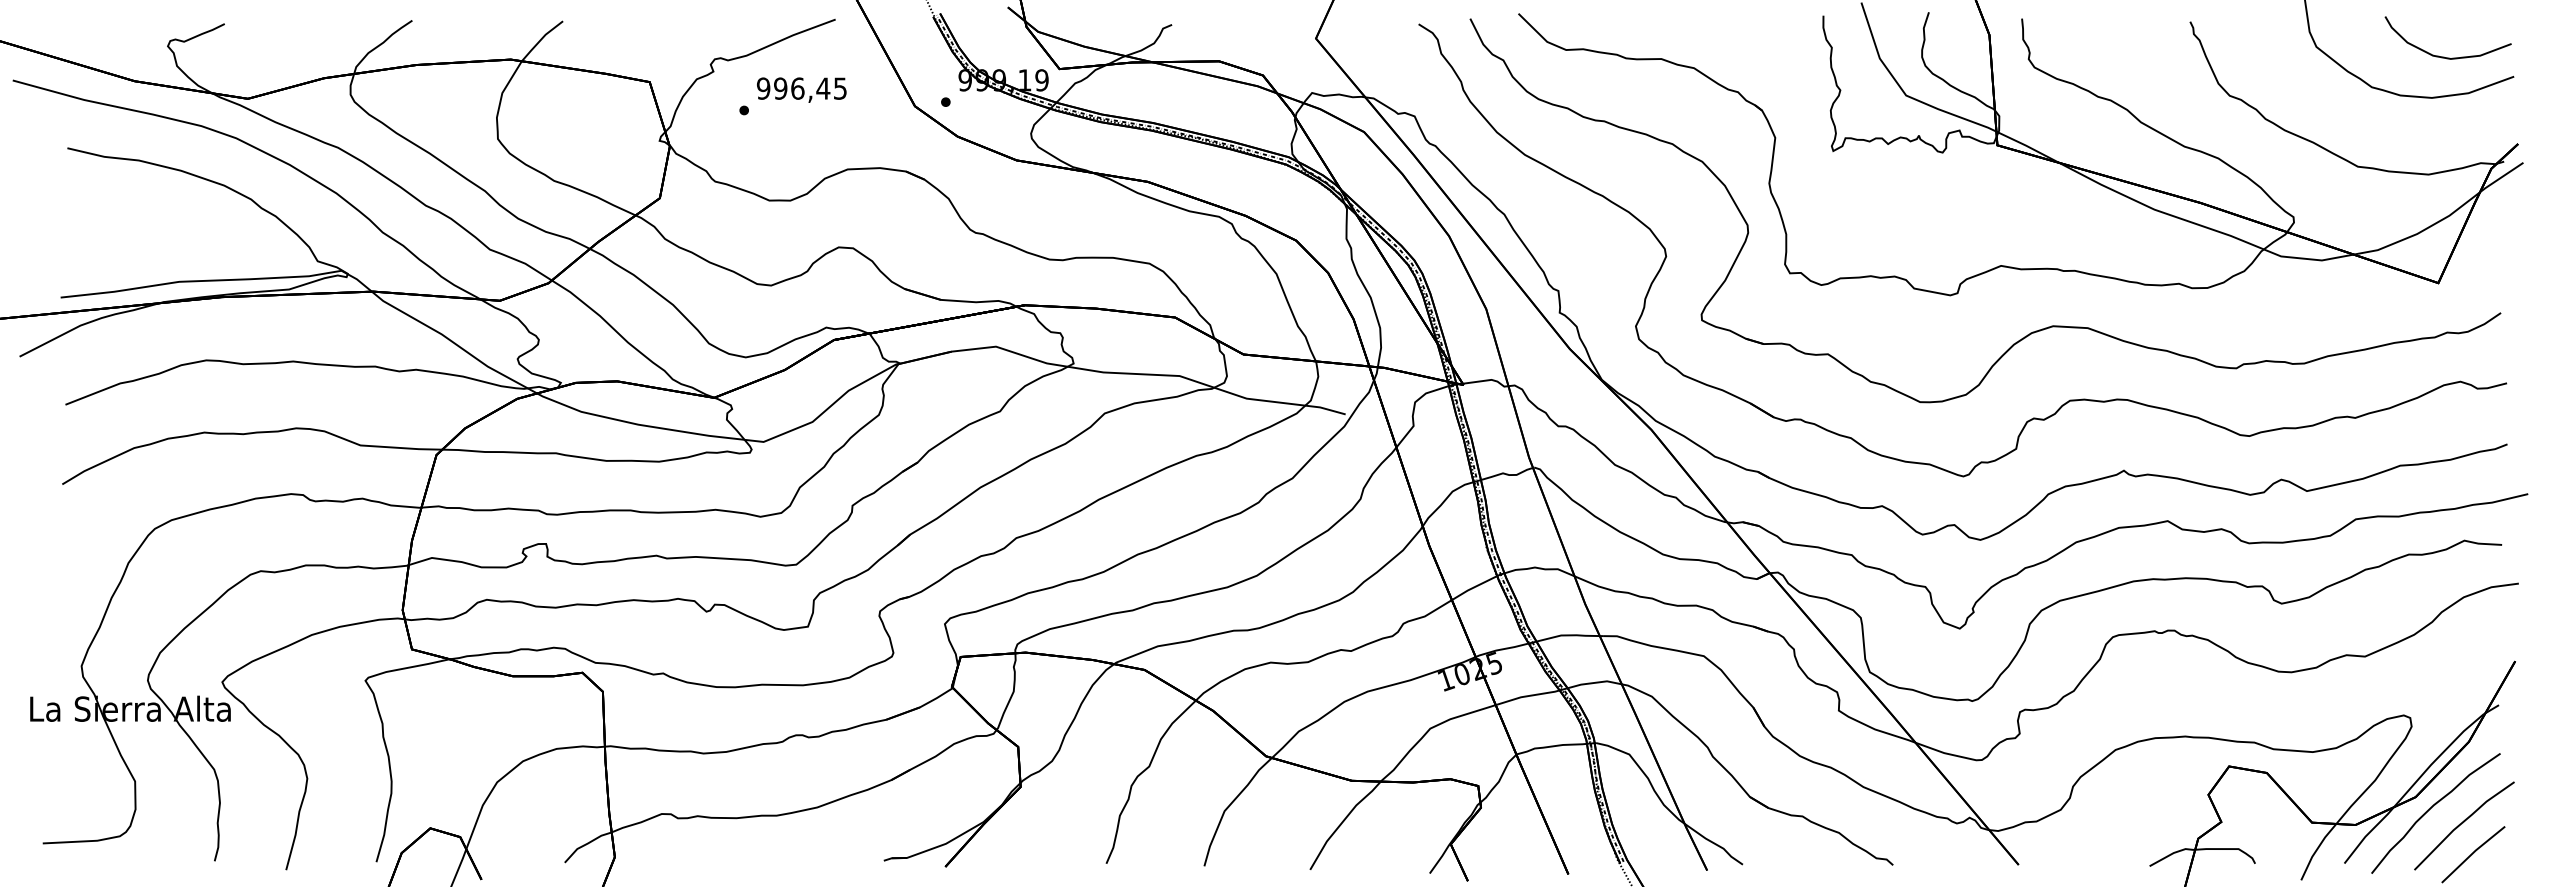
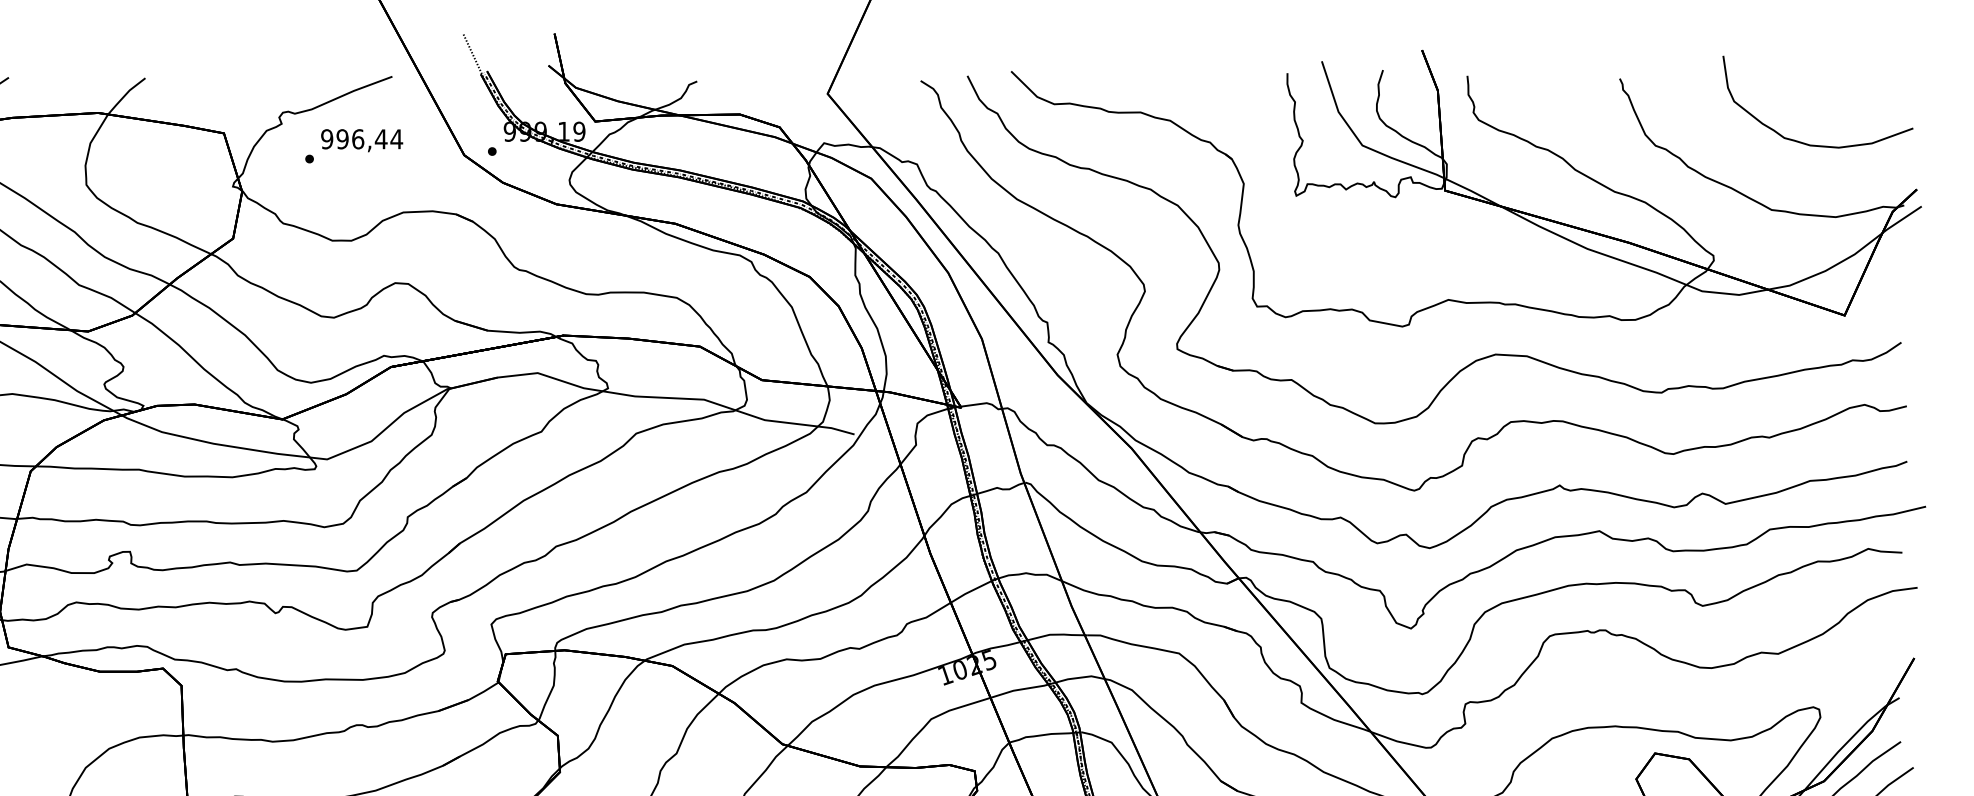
curve: (2444, 56) -> (1850, 110), removed
text: (840, 88) -> (396, 139), 996,45 -> 996,44

